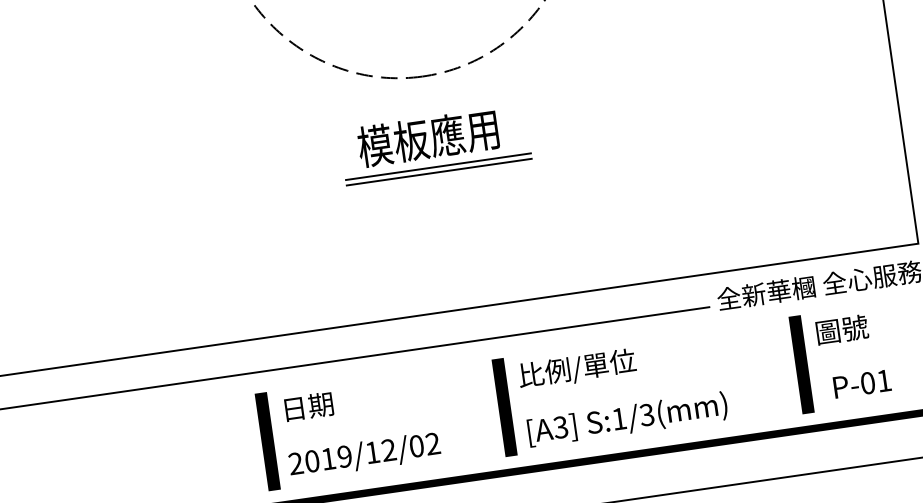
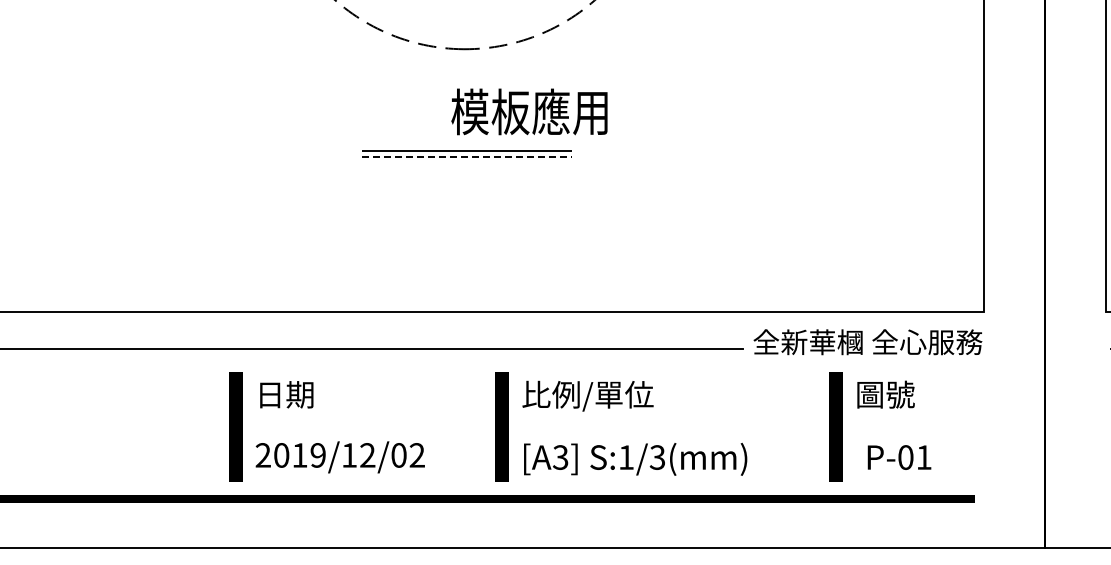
text: (428, 137) -> (529, 111), moved
line: (439, 172) -> (467, 157), solid -> dashed

